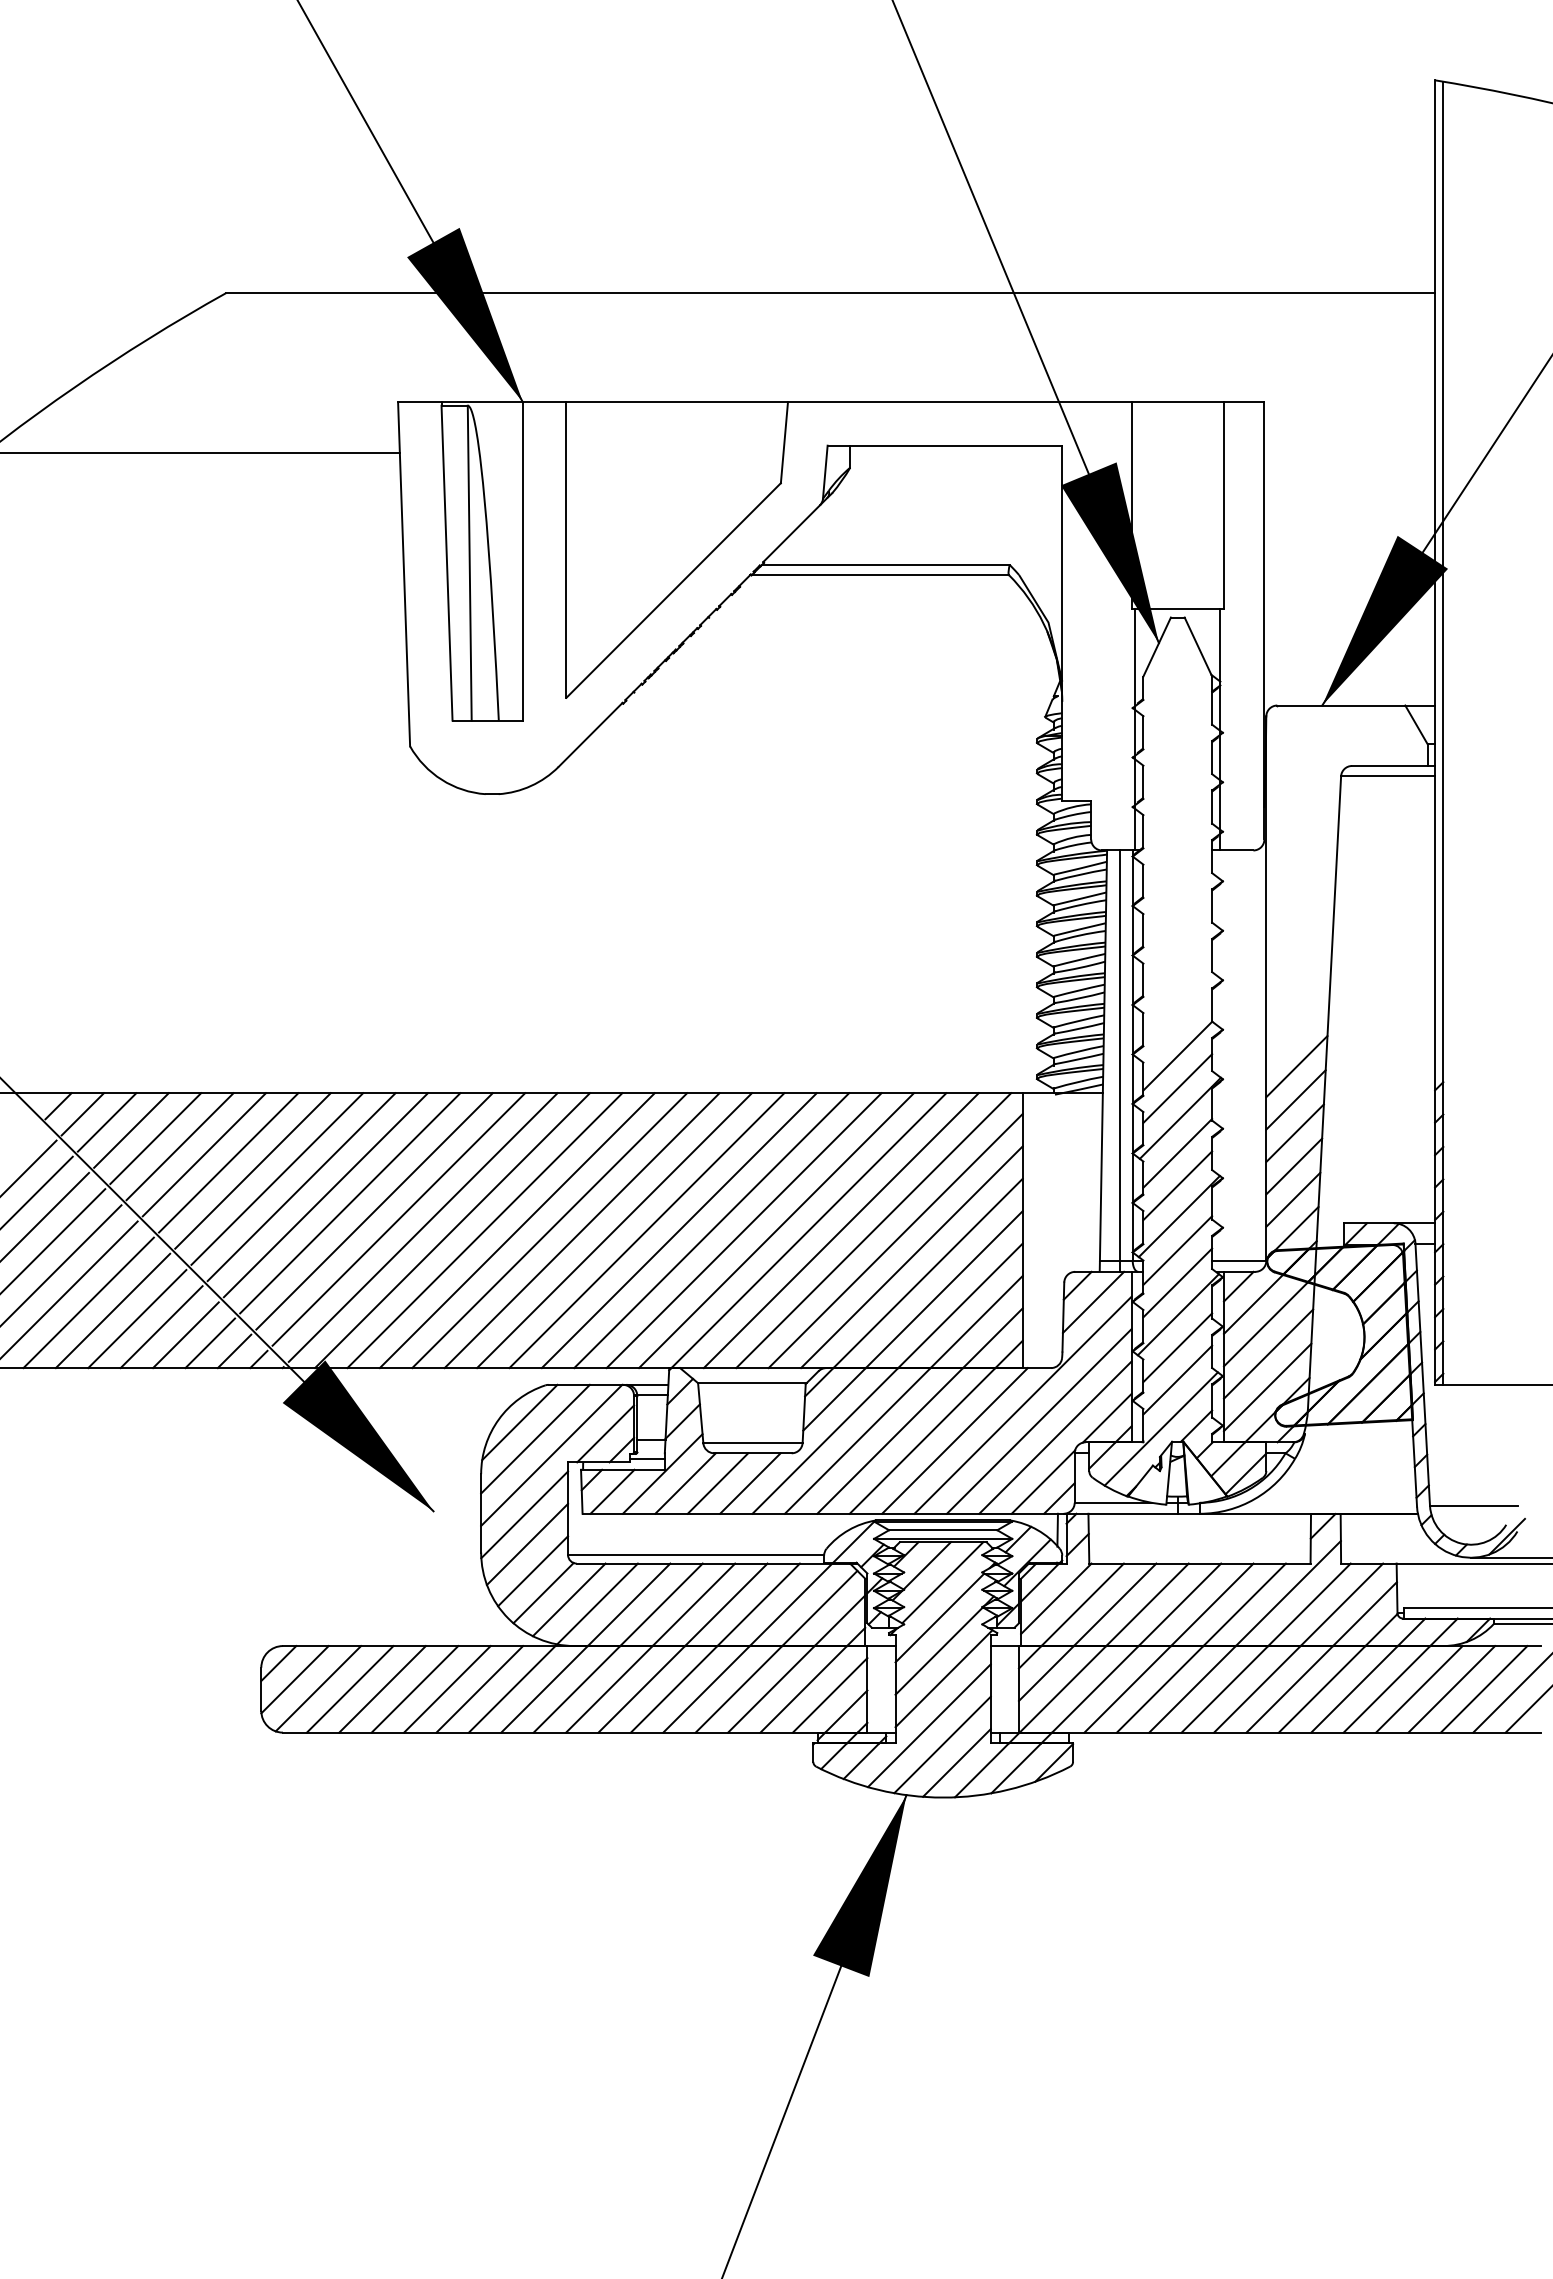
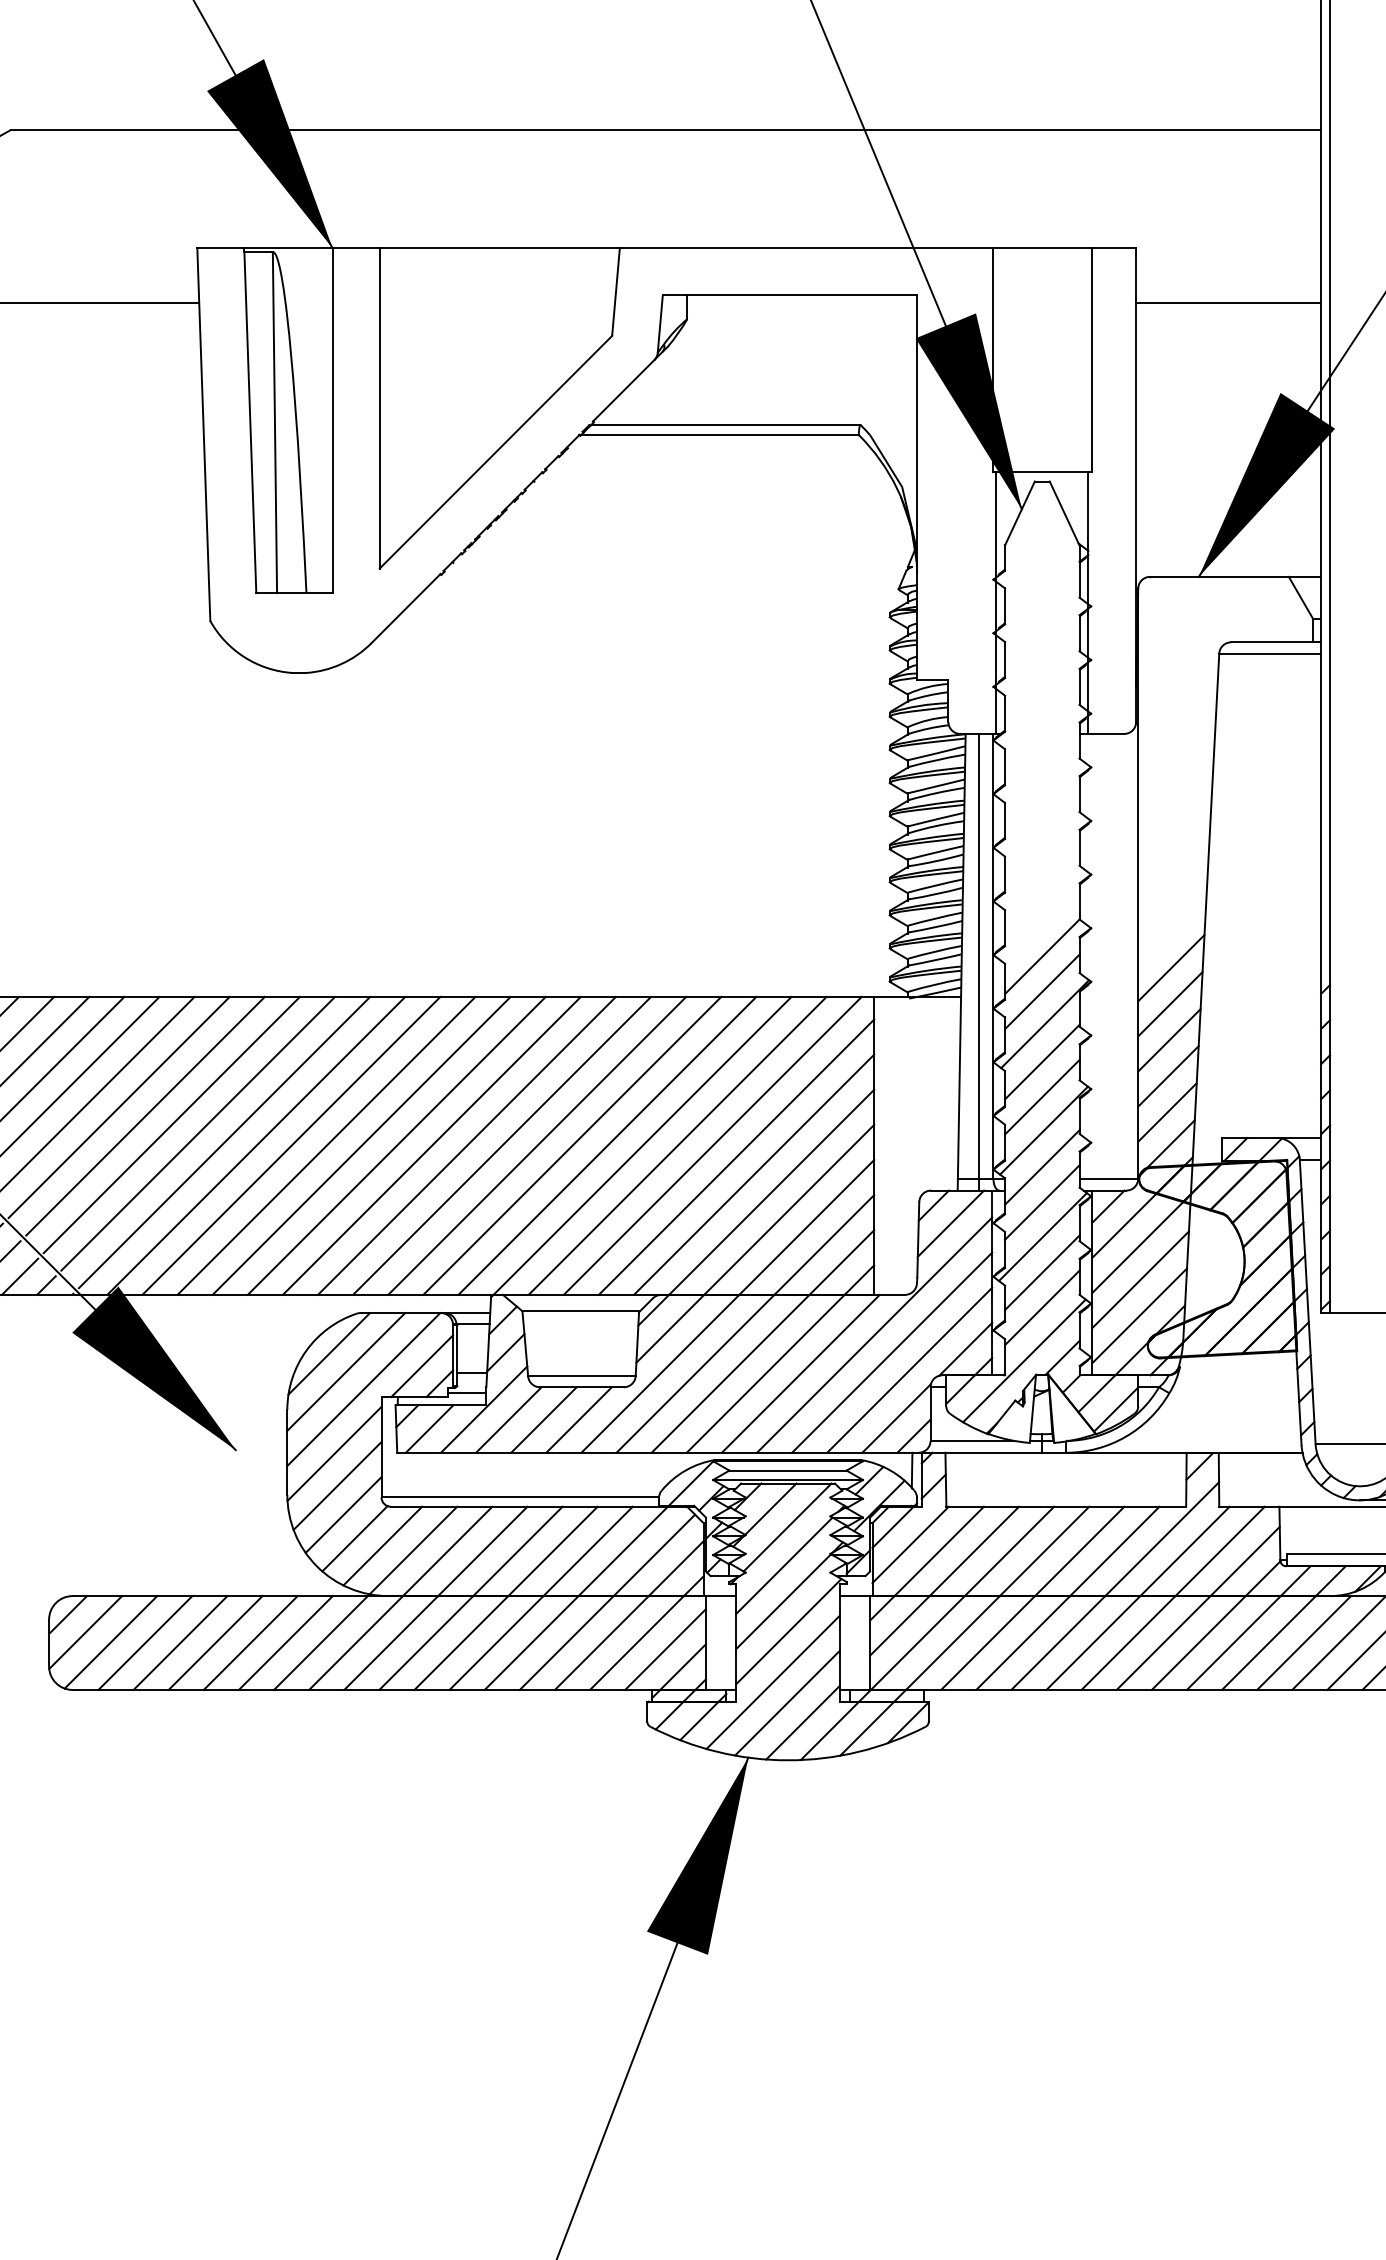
line: (1349, 452) -> (1228, 302), added

